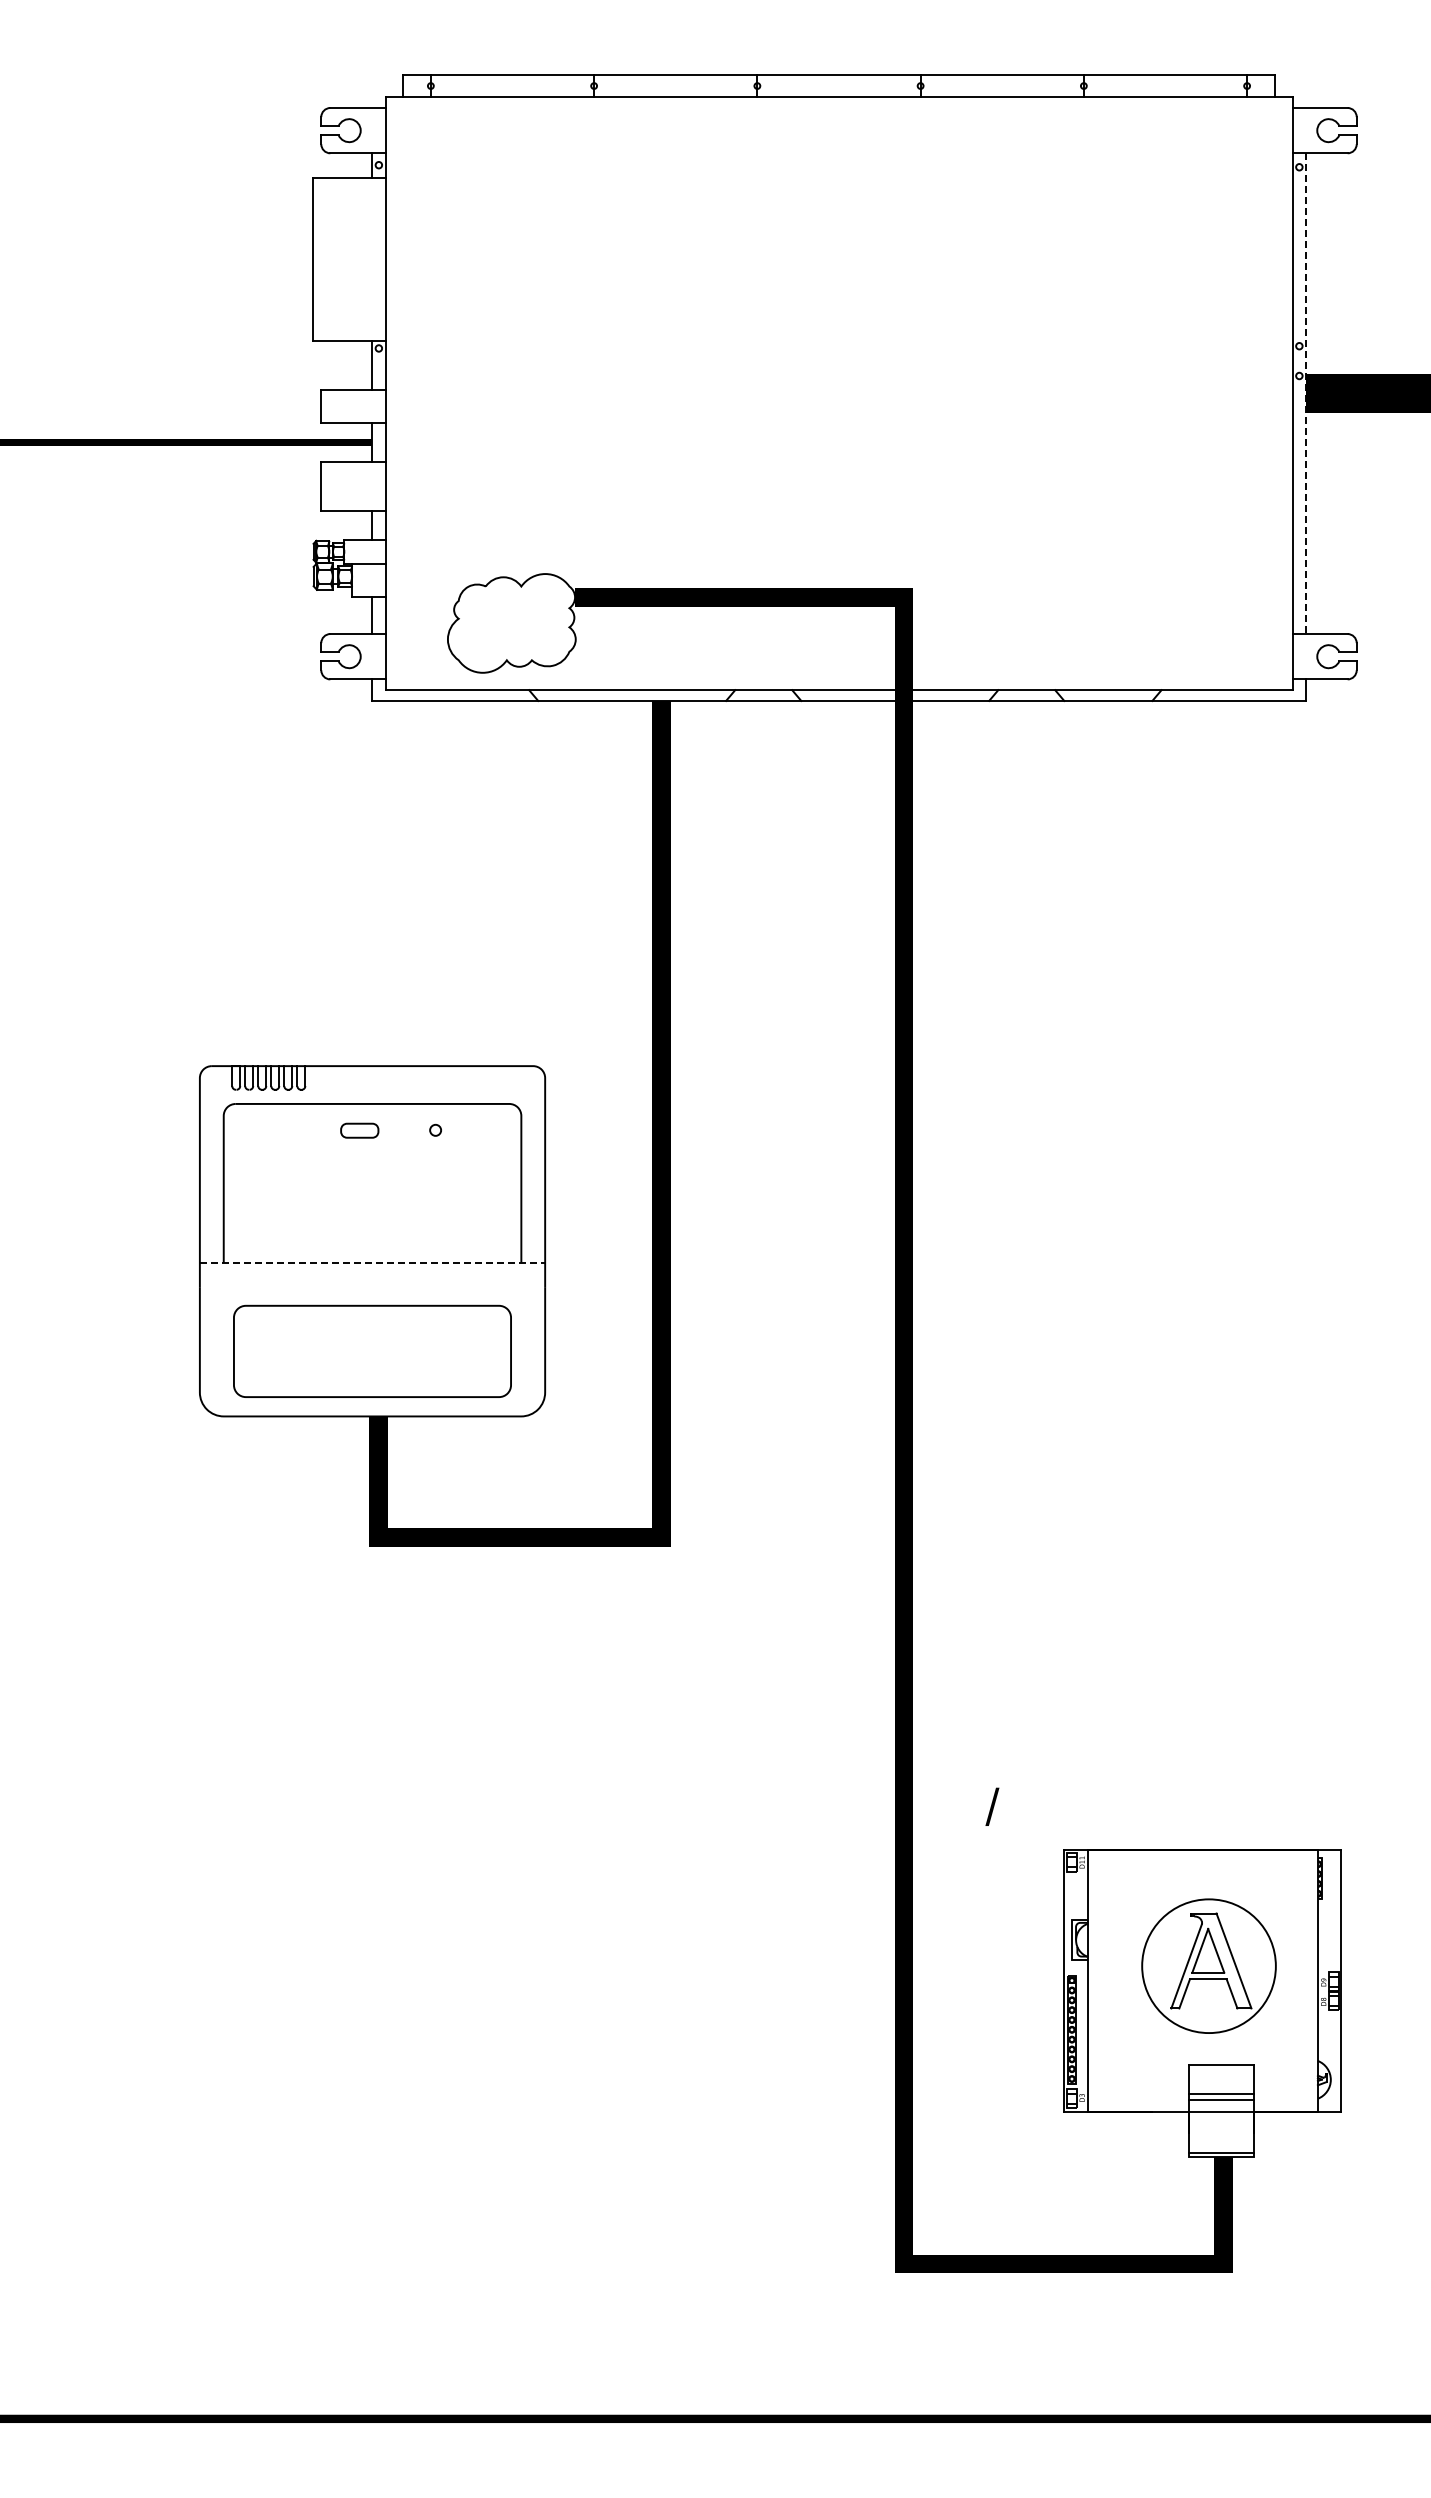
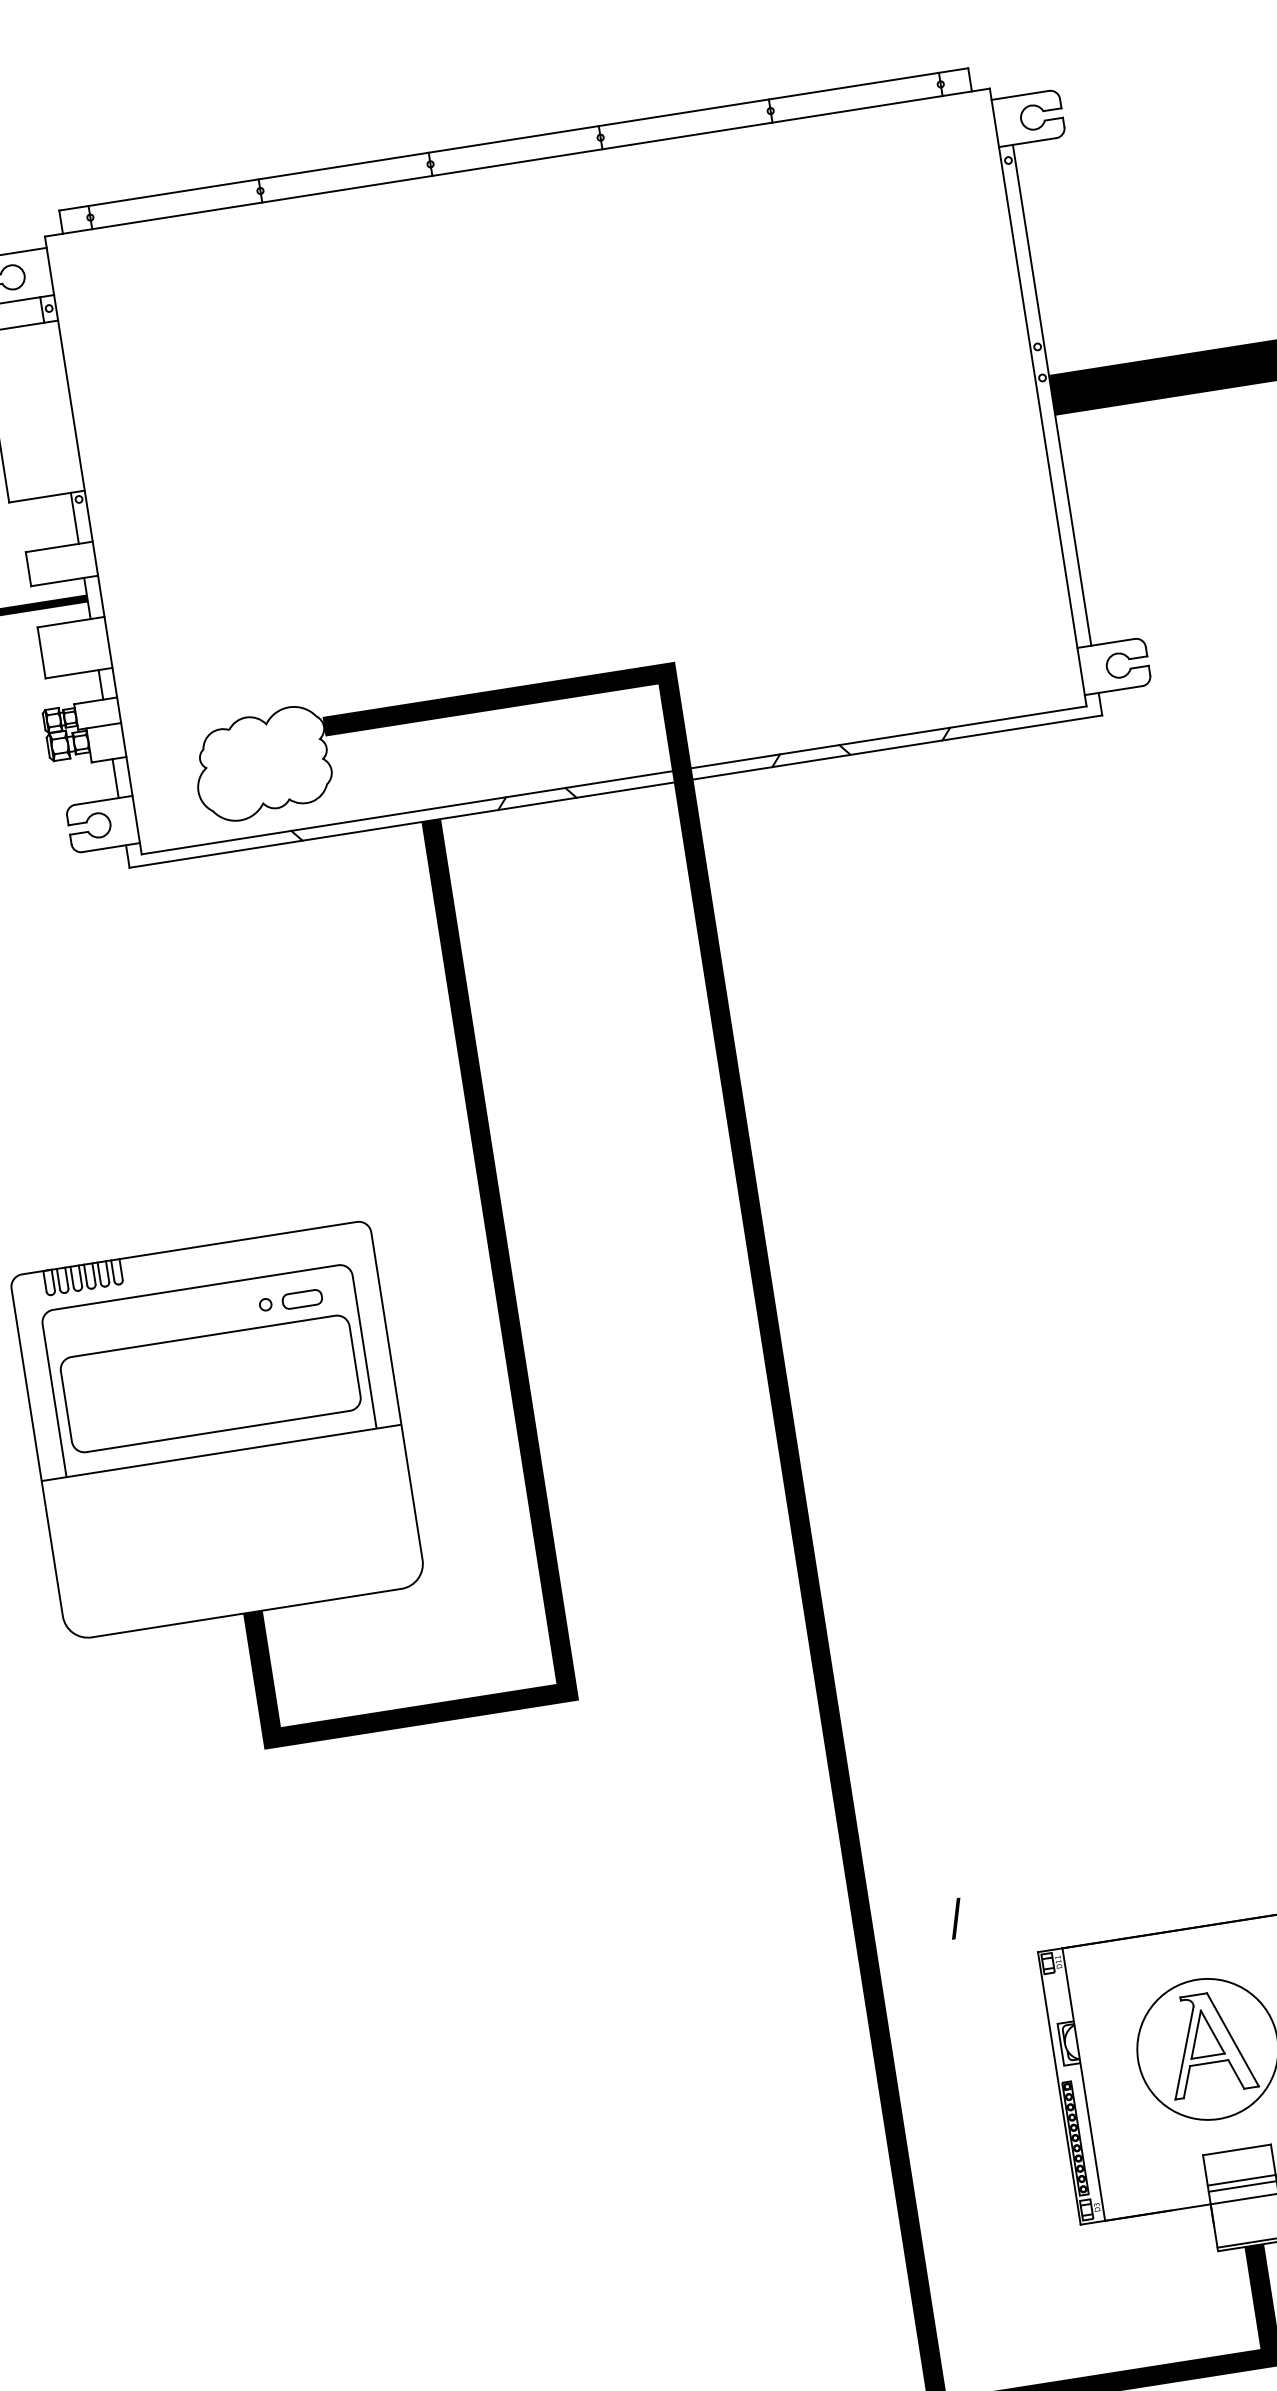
line: (1305, 394) -> (1051, 396), dashed -> solid
part: (359, 1130) -> (302, 1299), moved
line: (372, 1262) -> (221, 1452), dashed -> solid
part: (372, 1350) -> (210, 1382), moved

